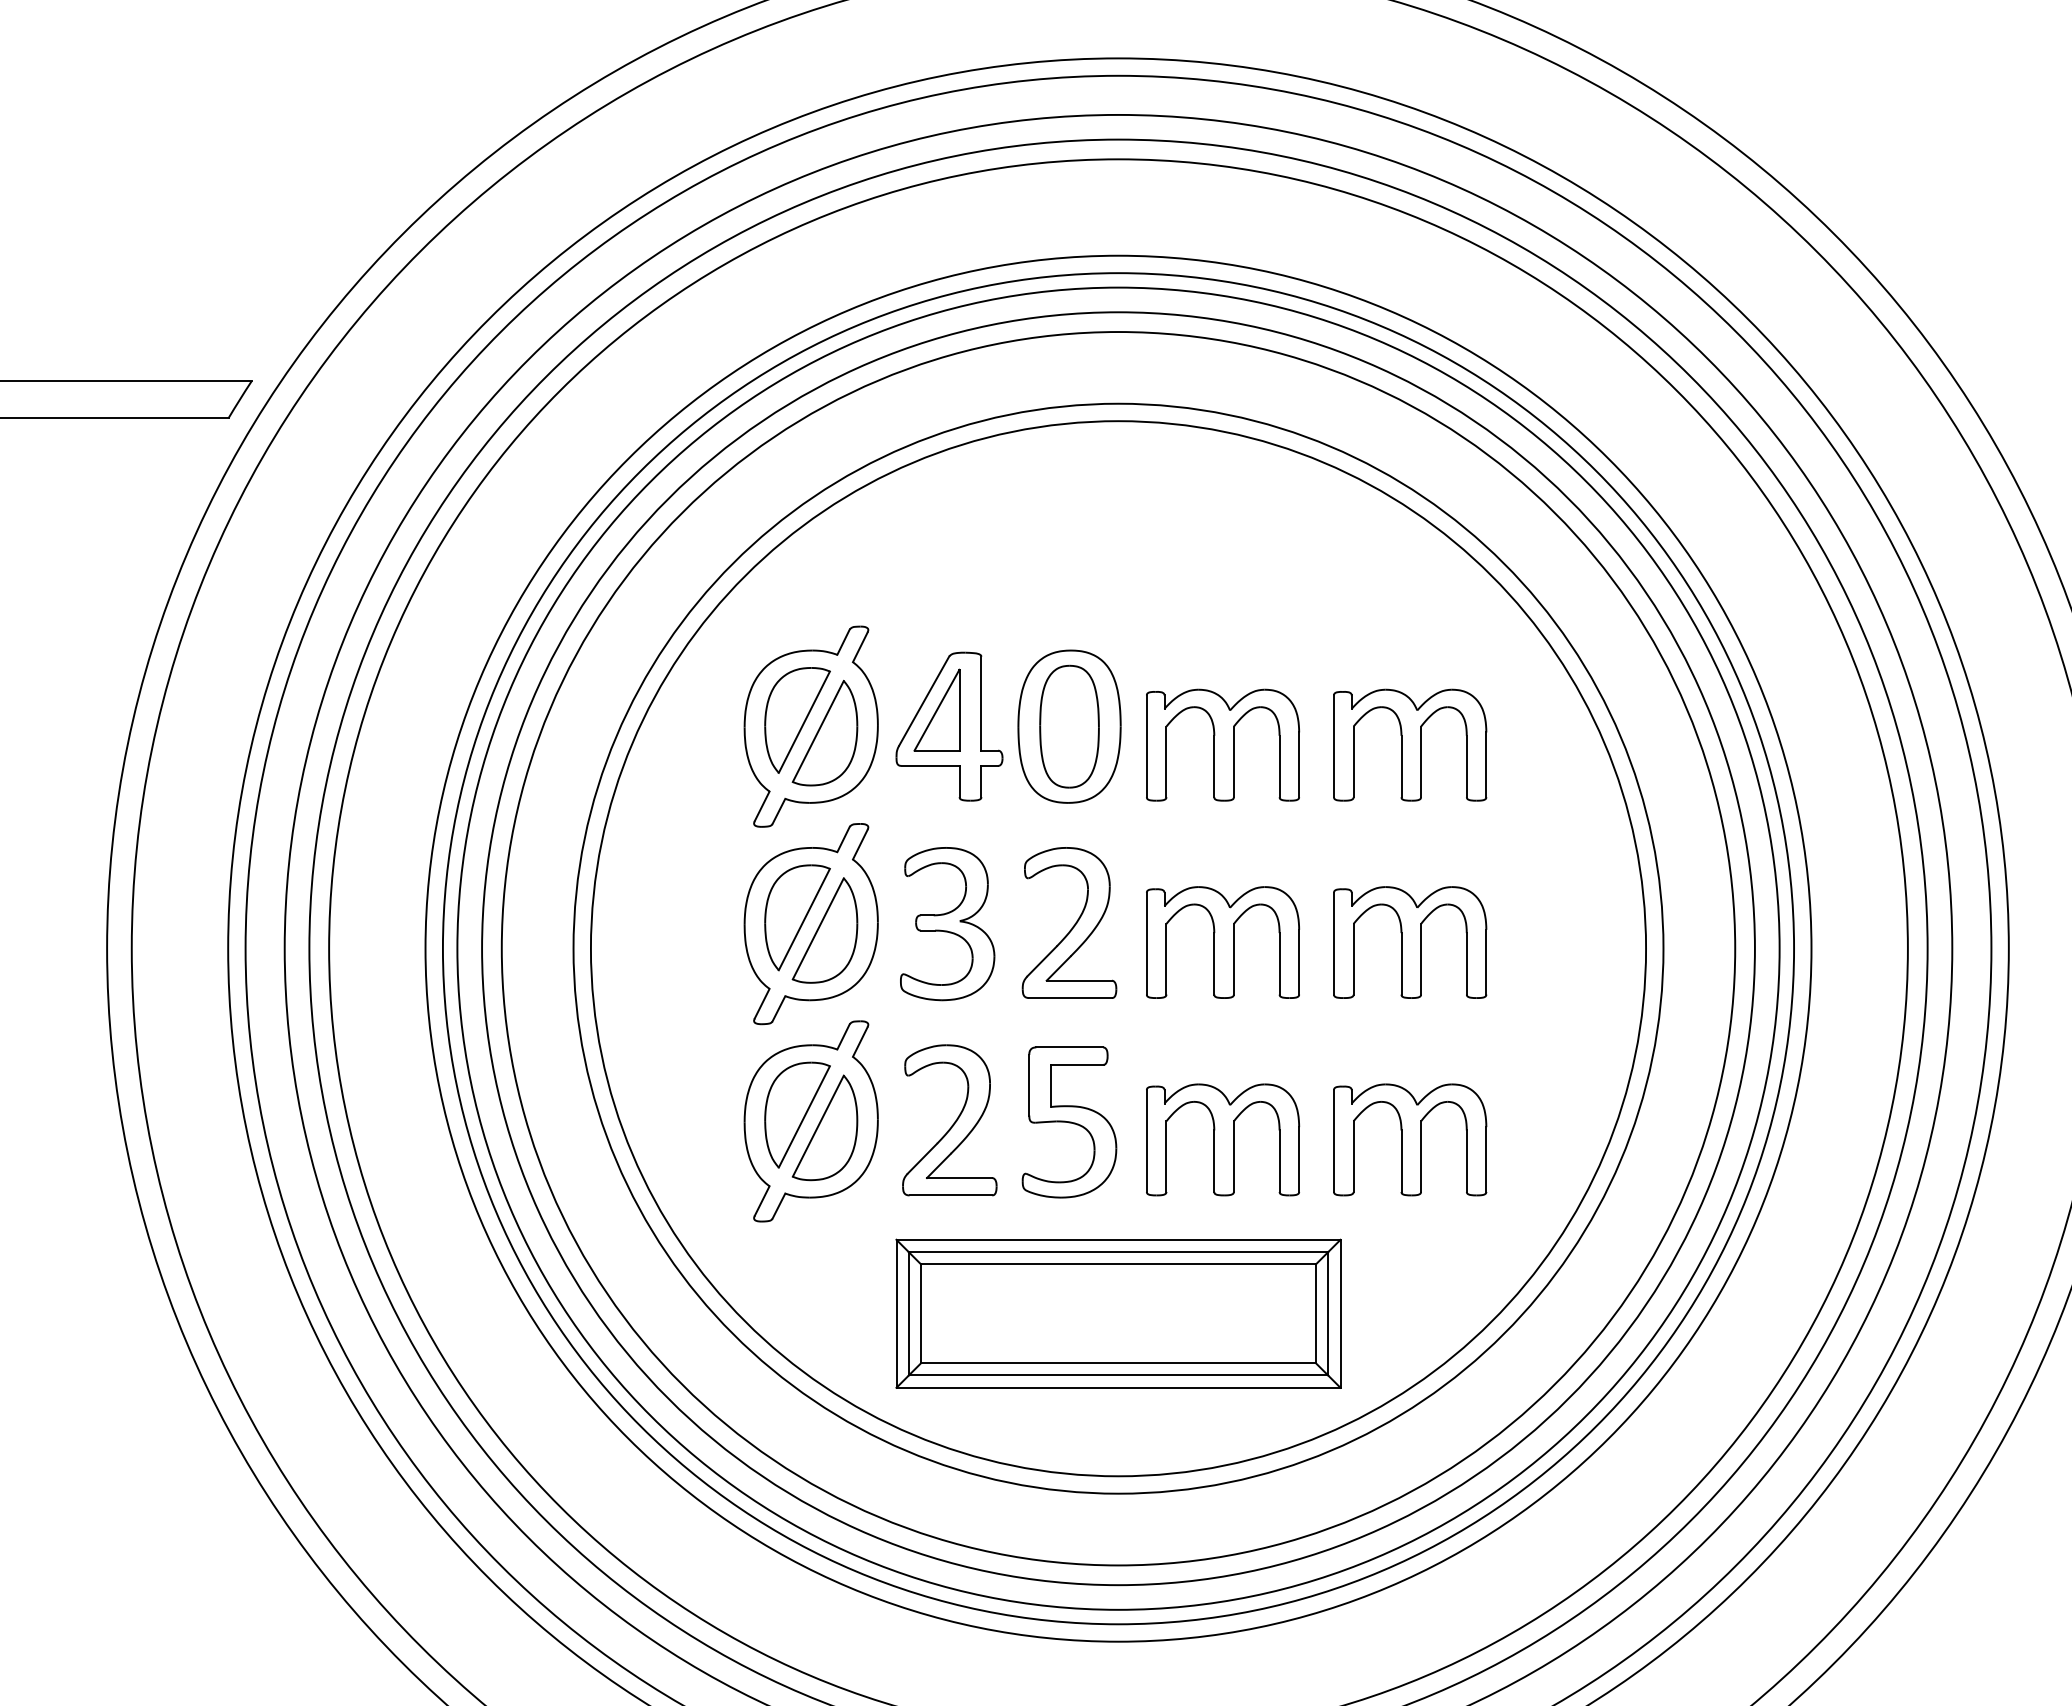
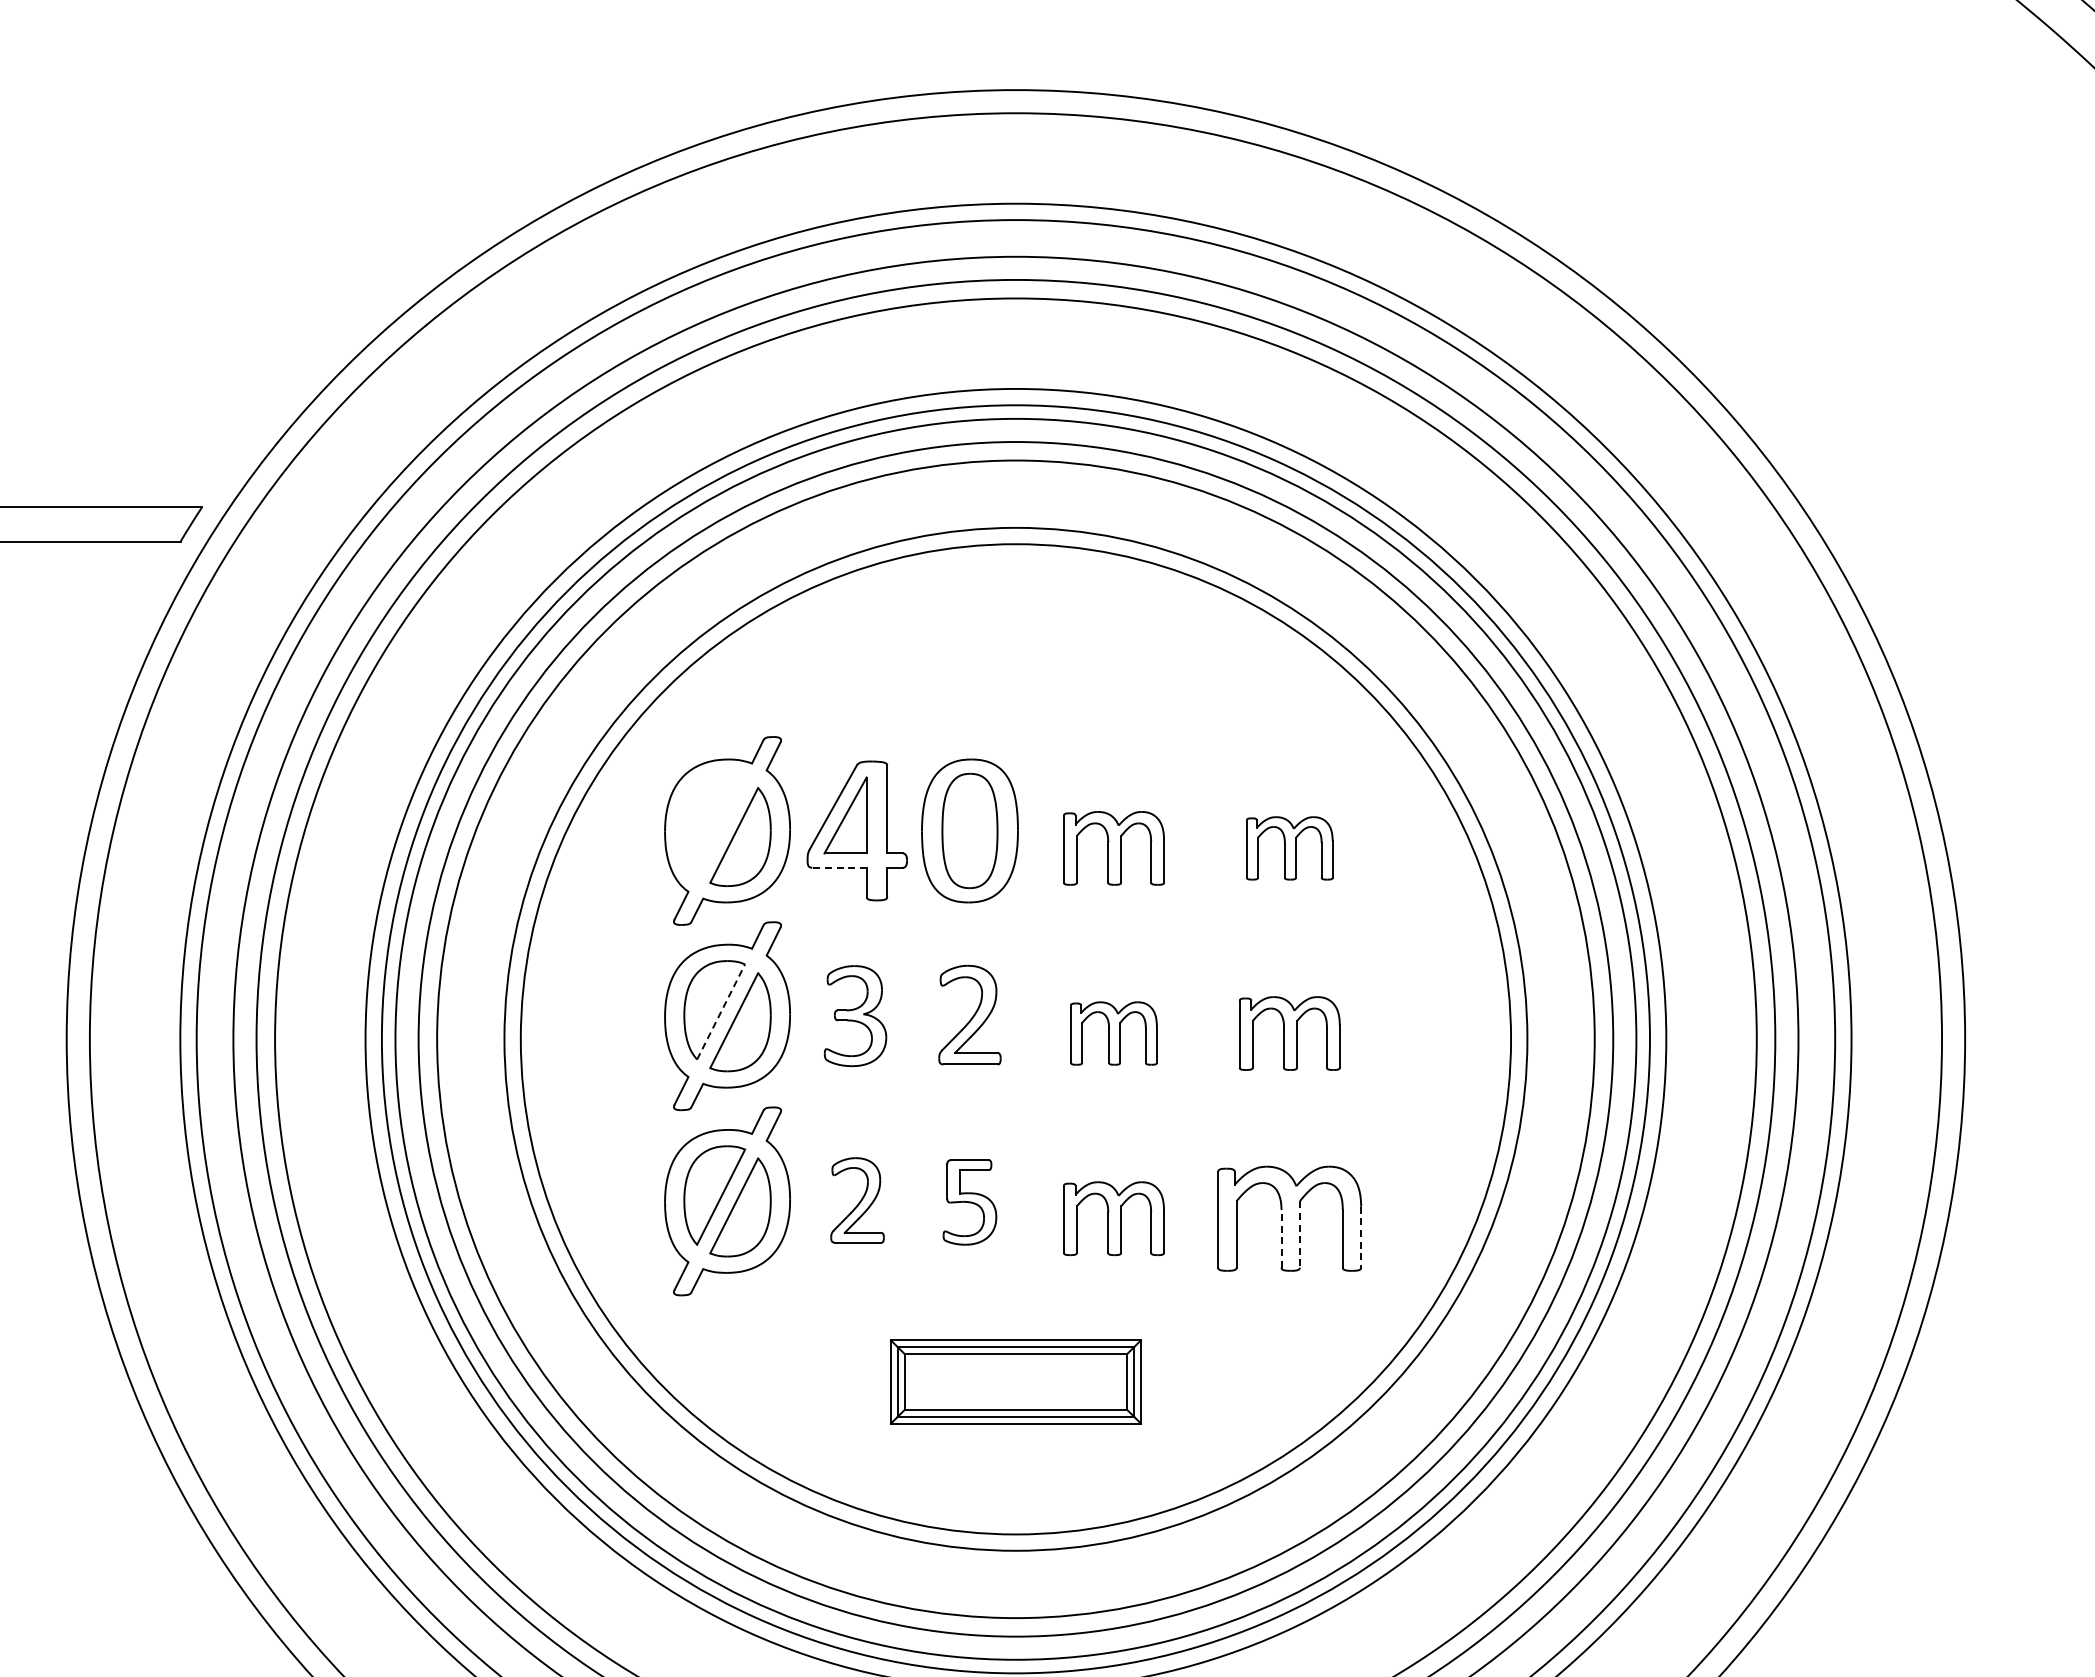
part: (797, 719) -> (714, 824), removed
part: (1222, 745) -> (1113, 848), size x0.7
part: (1409, 745) -> (1289, 848), size x0.6
line: (930, 765) -> (839, 867), solid -> dashed
line: (804, 919) -> (721, 1011), solid -> dashed
part: (1069, 922) -> (969, 1014), size x0.7
part: (947, 923) -> (855, 1015), size x0.7
part: (1222, 942) -> (1113, 1033), size x0.6
part: (1409, 942) -> (1289, 1033), size x0.7
part: (949, 1120) -> (857, 1200), size x0.6
part: (1069, 1122) -> (969, 1202), size x0.6
part: (1222, 1139) -> (1113, 1218), size x0.7
line: (1420, 1156) -> (1299, 1234), solid -> dashed
line: (1486, 1159) -> (1361, 1237), solid -> dashed
line: (1401, 1160) -> (1281, 1238), solid -> dashed
part: (1118, 1313) -> (1015, 1381), size x0.6

